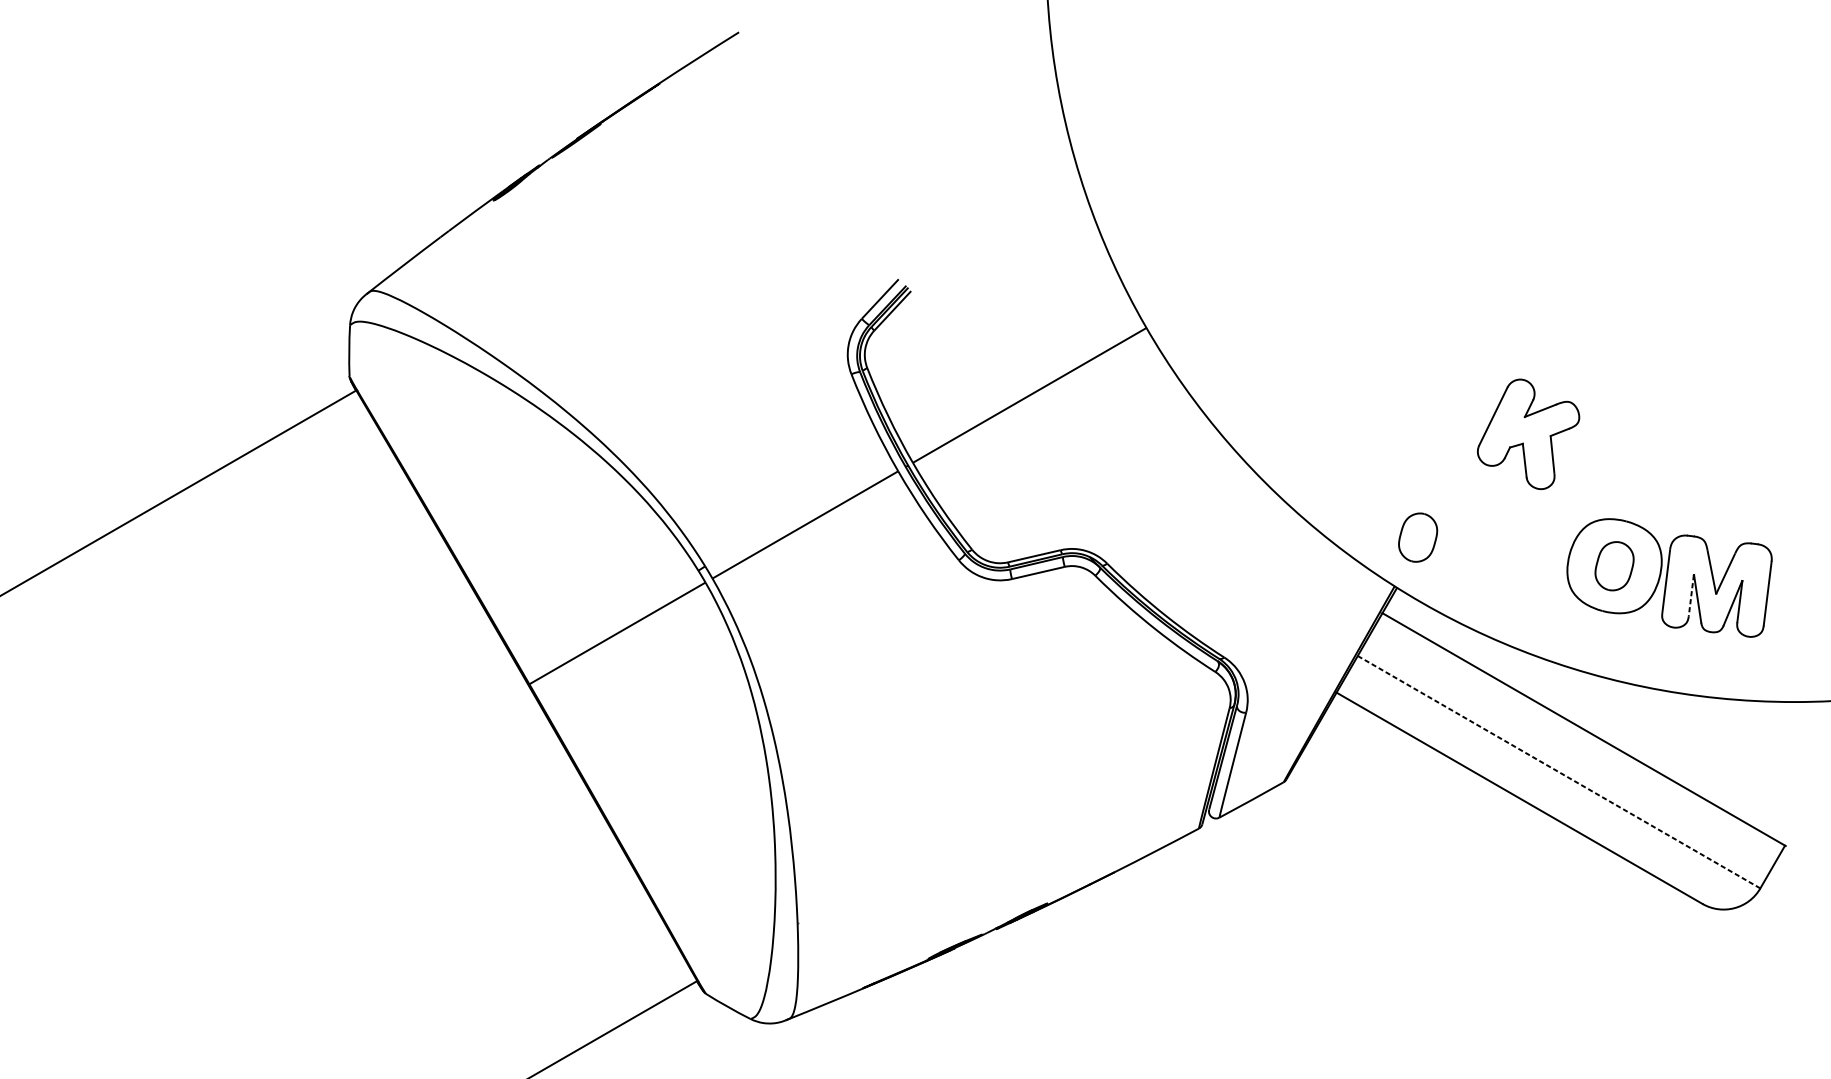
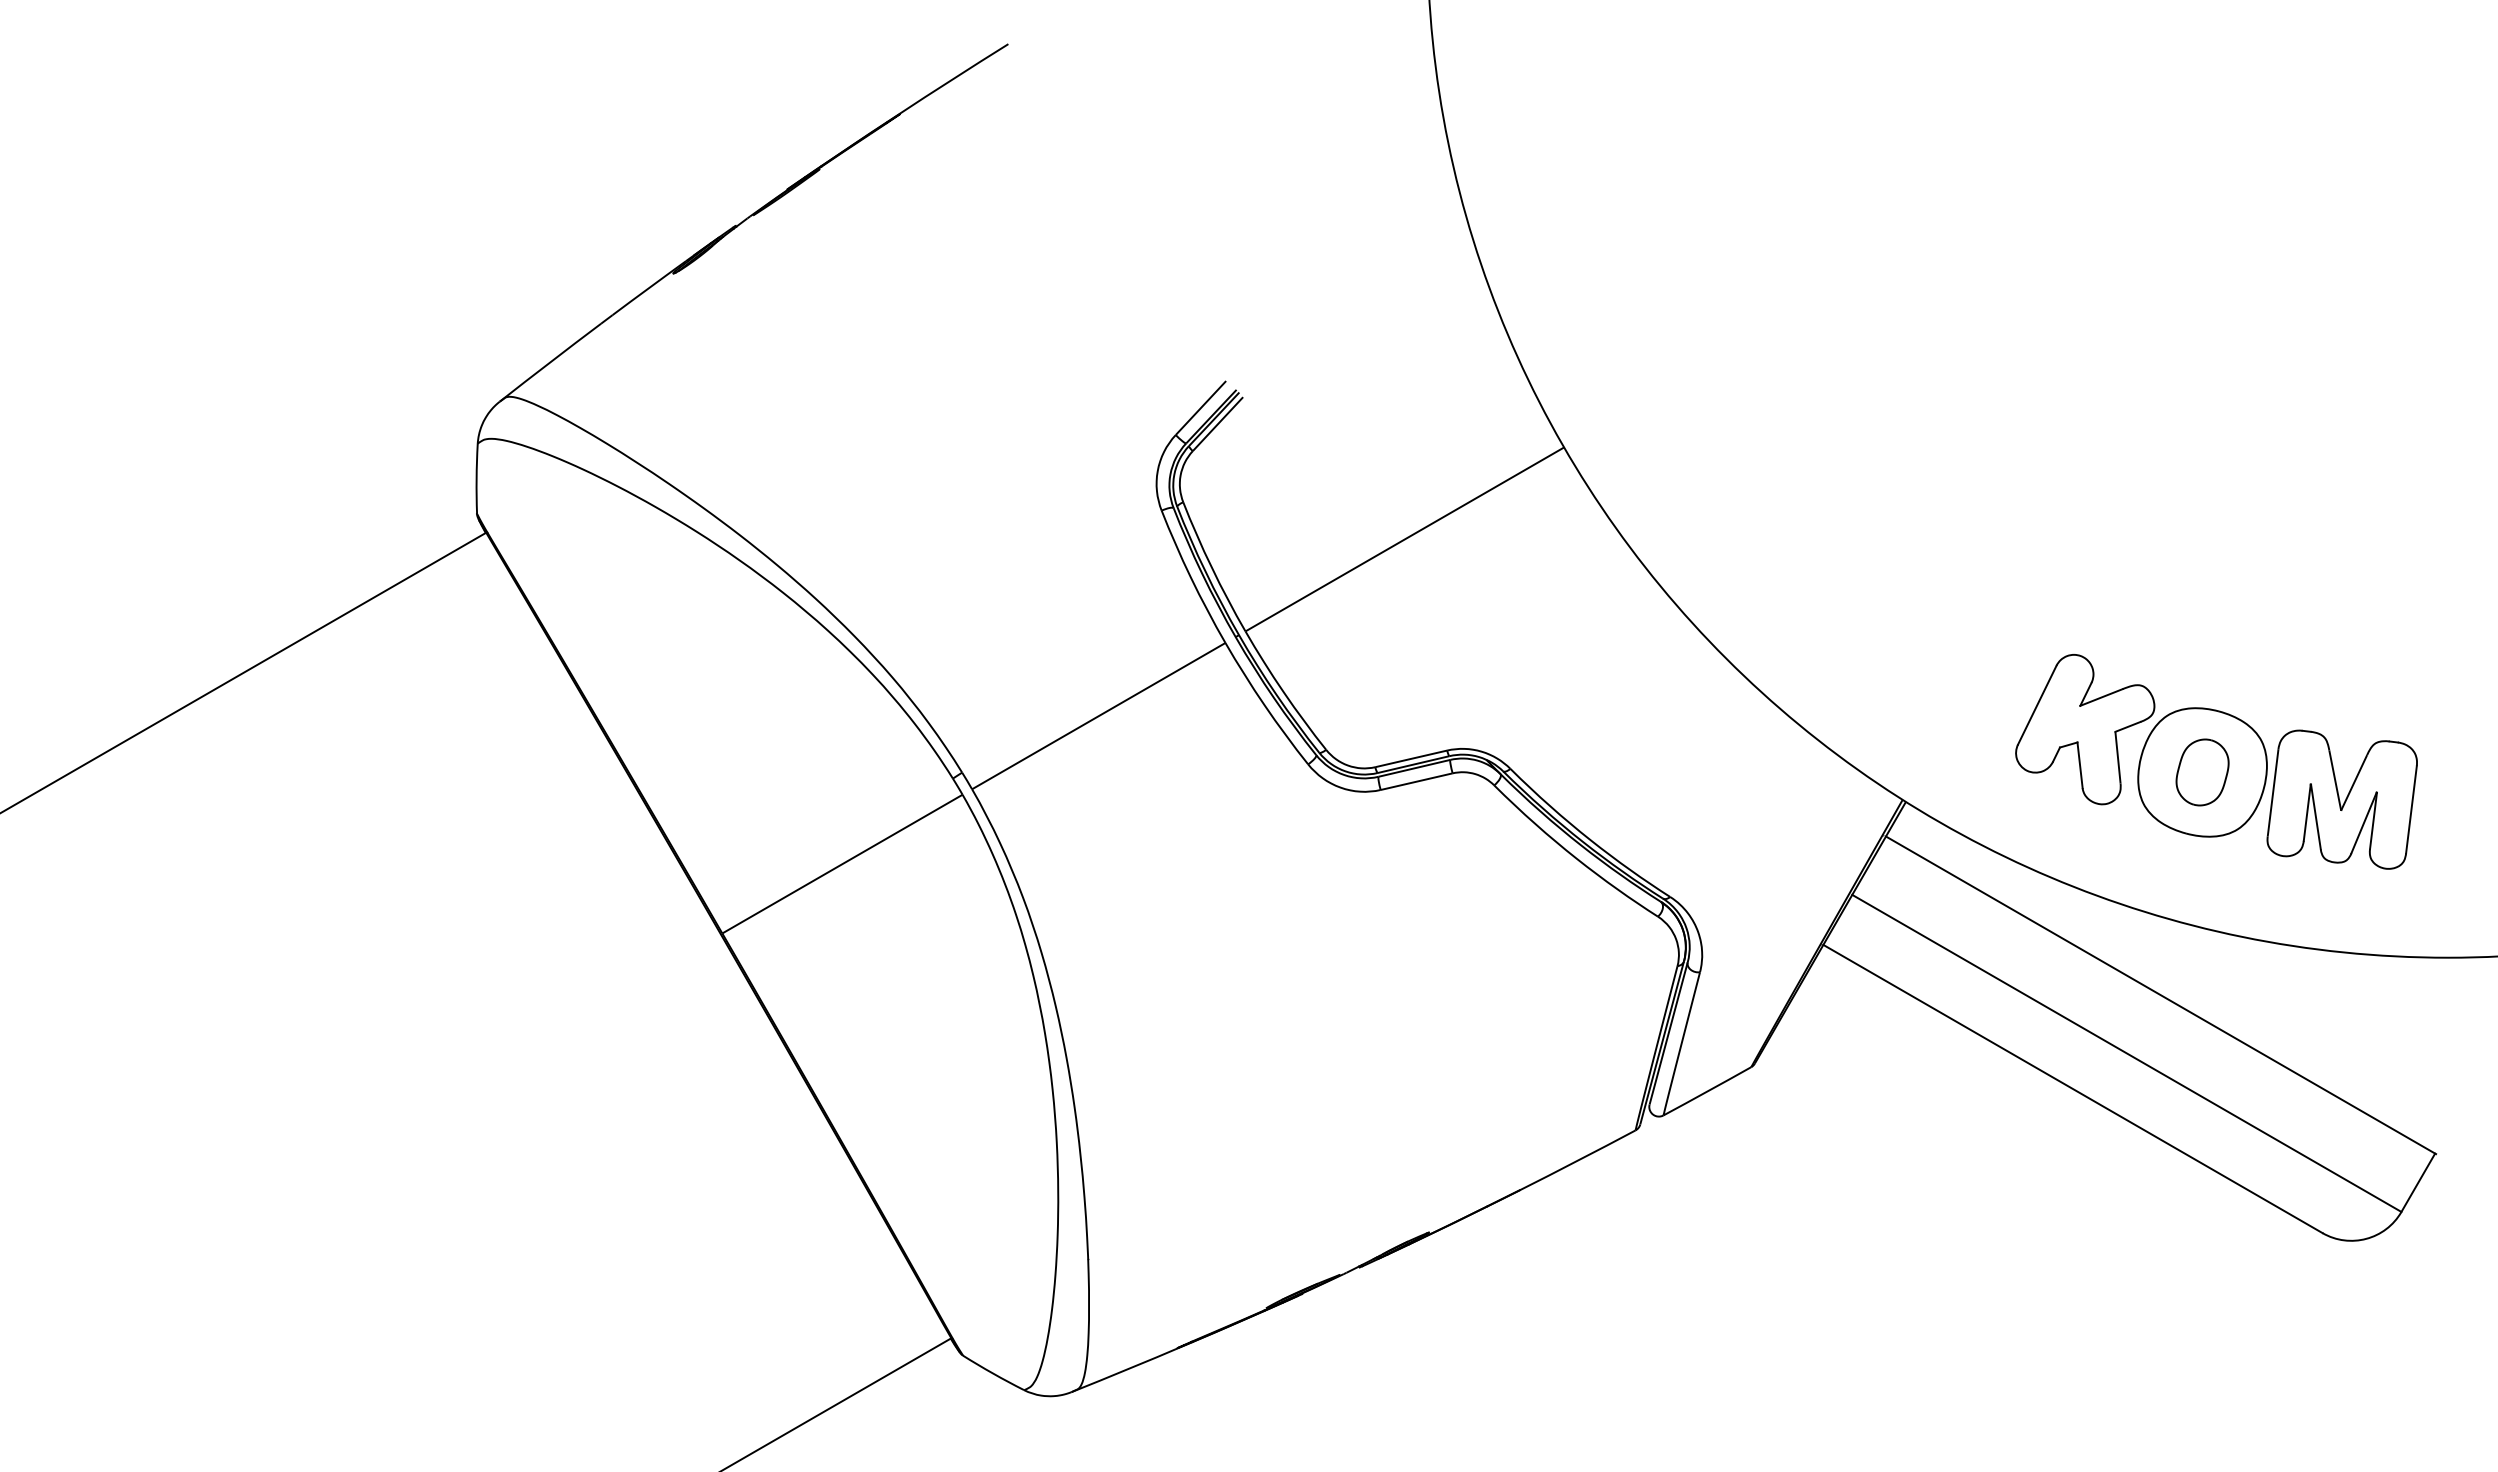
part: (1528, 434) -> (2085, 729), moved
part: (1418, 537) -> (1934, 733), removed
line: (1691, 596) -> (2307, 813), dashed -> solid
line: (1559, 772) -> (2127, 1053), dashed -> solid

